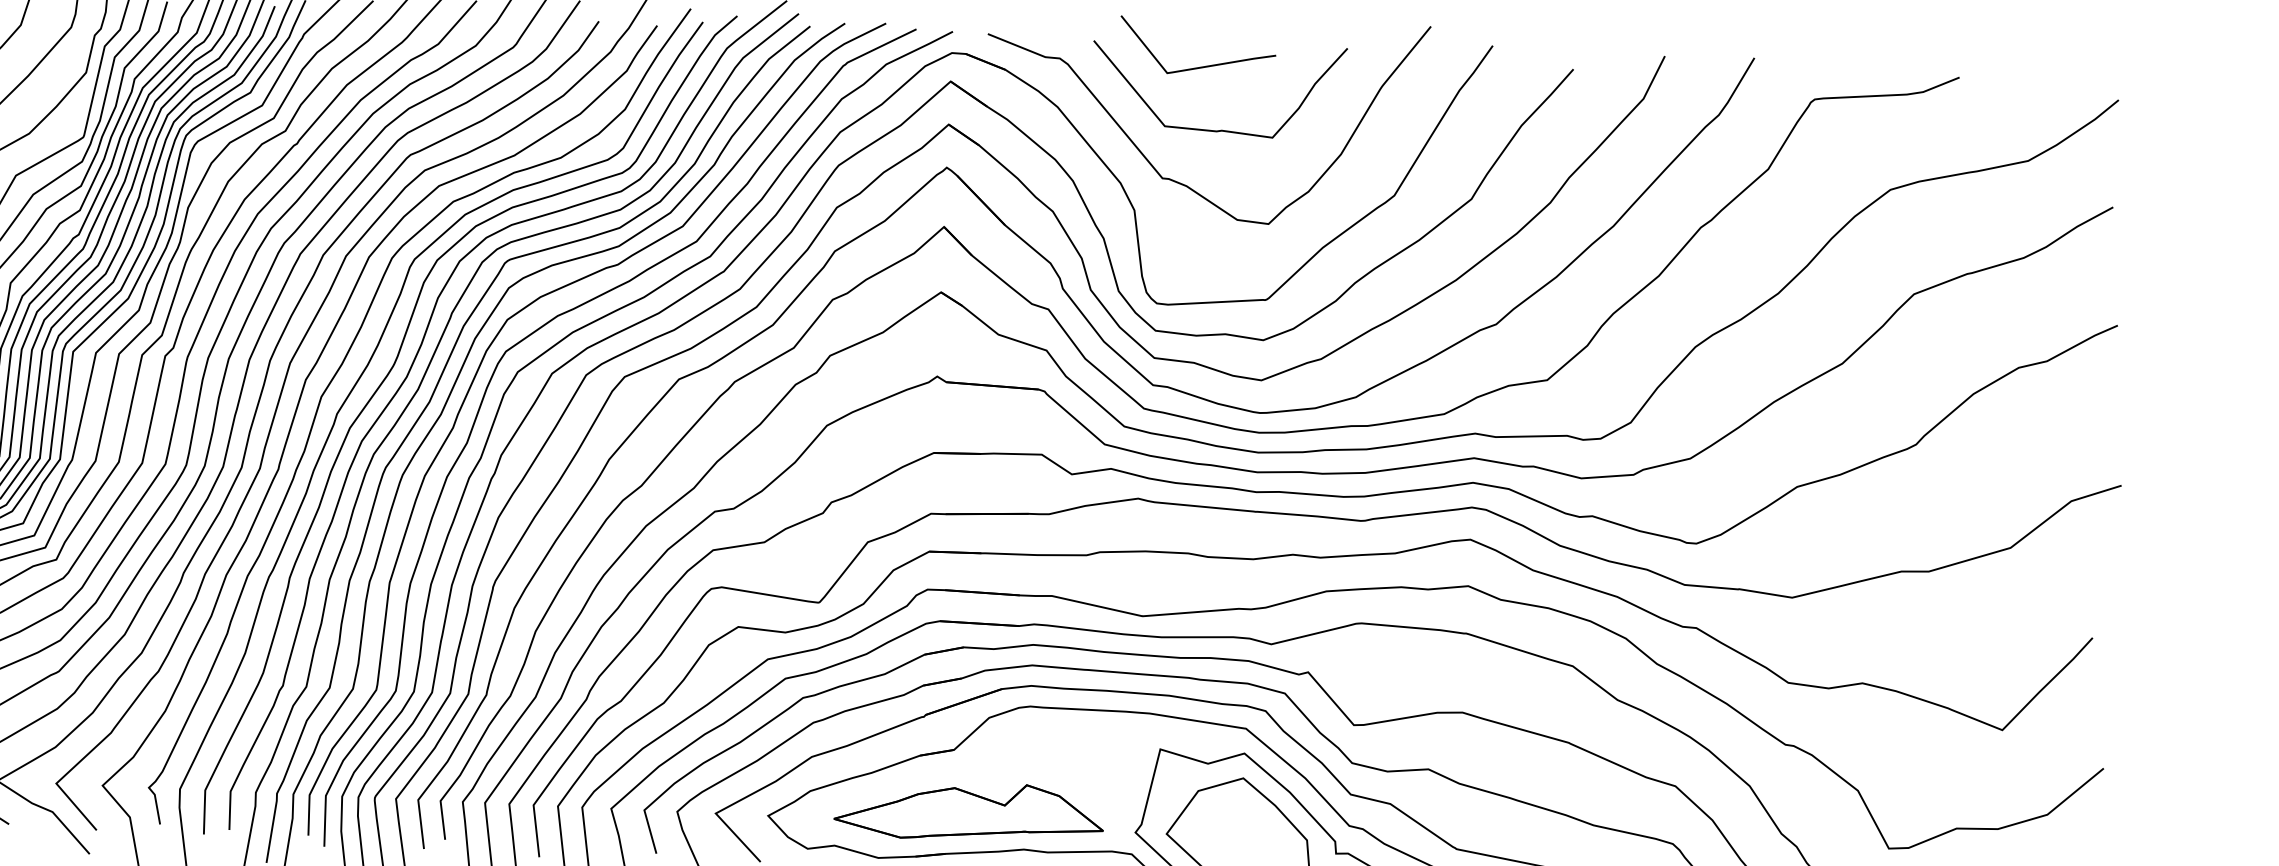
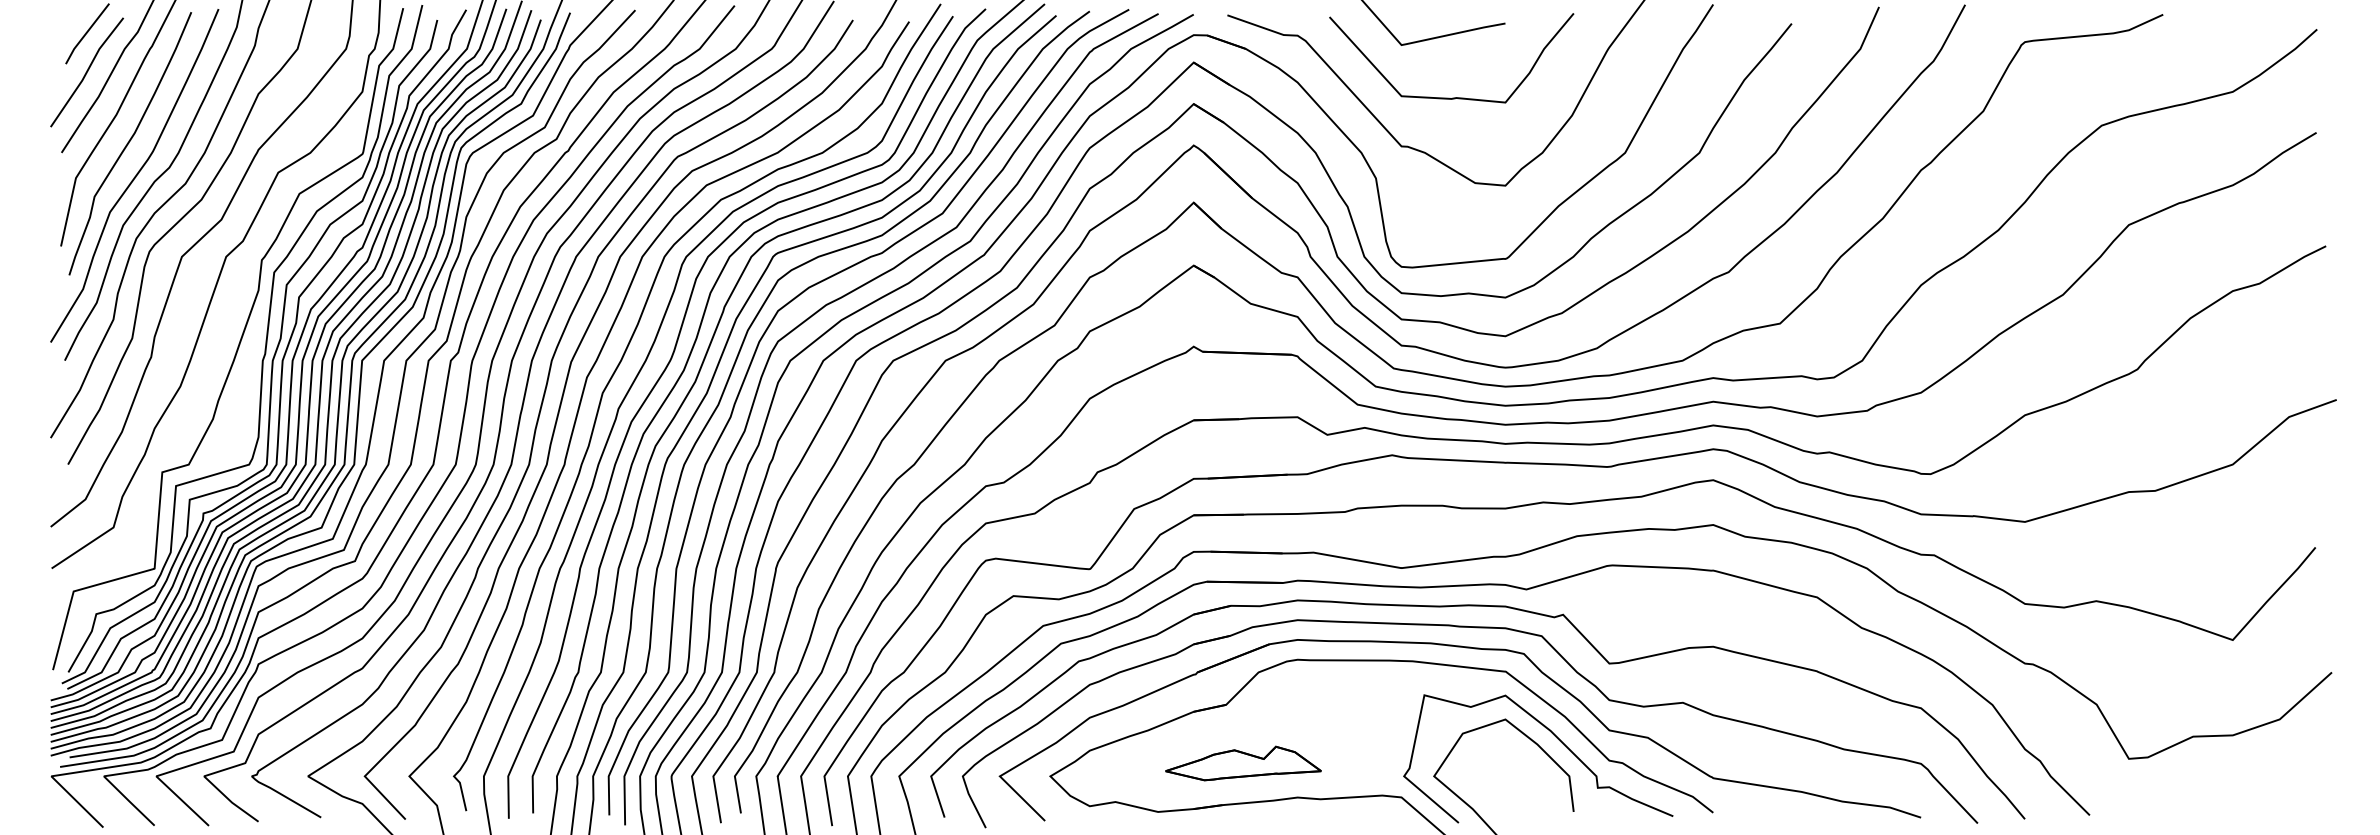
part: (969, 811) -> (1243, 763), size x0.6

